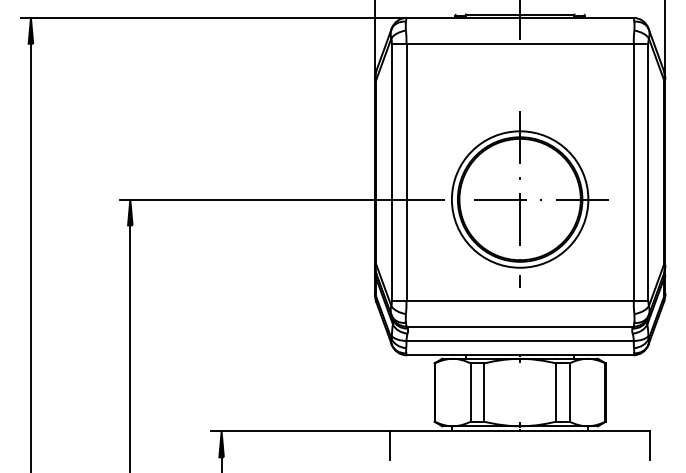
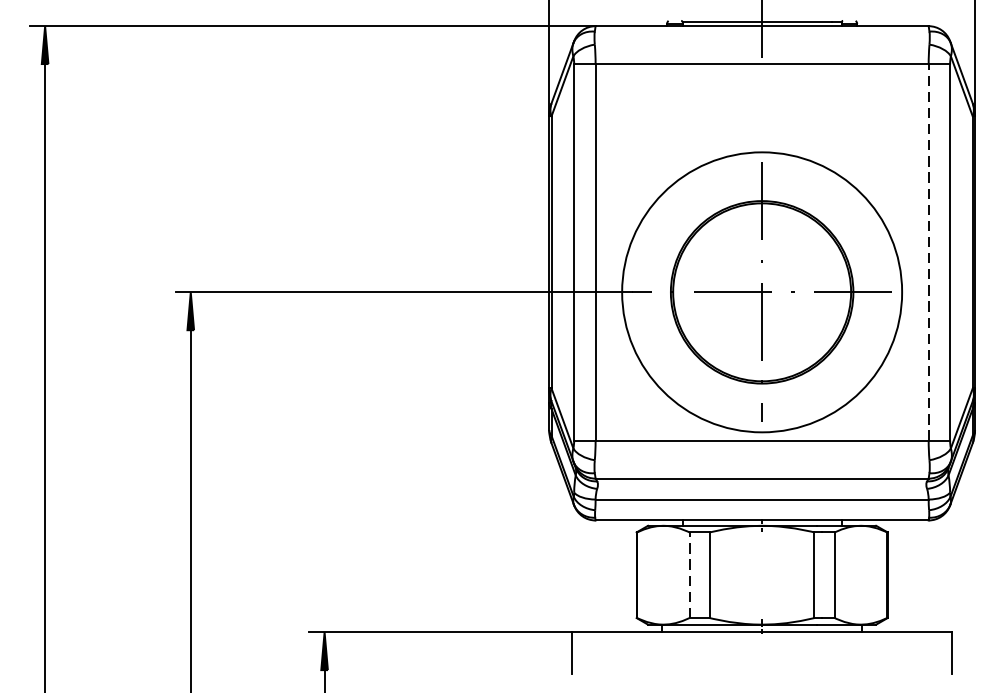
line: (633, 171) -> (928, 251), solid -> dashed
circle: (519, 199) -> (761, 292), size x1.4
line: (470, 392) -> (689, 575), solid -> dashed

